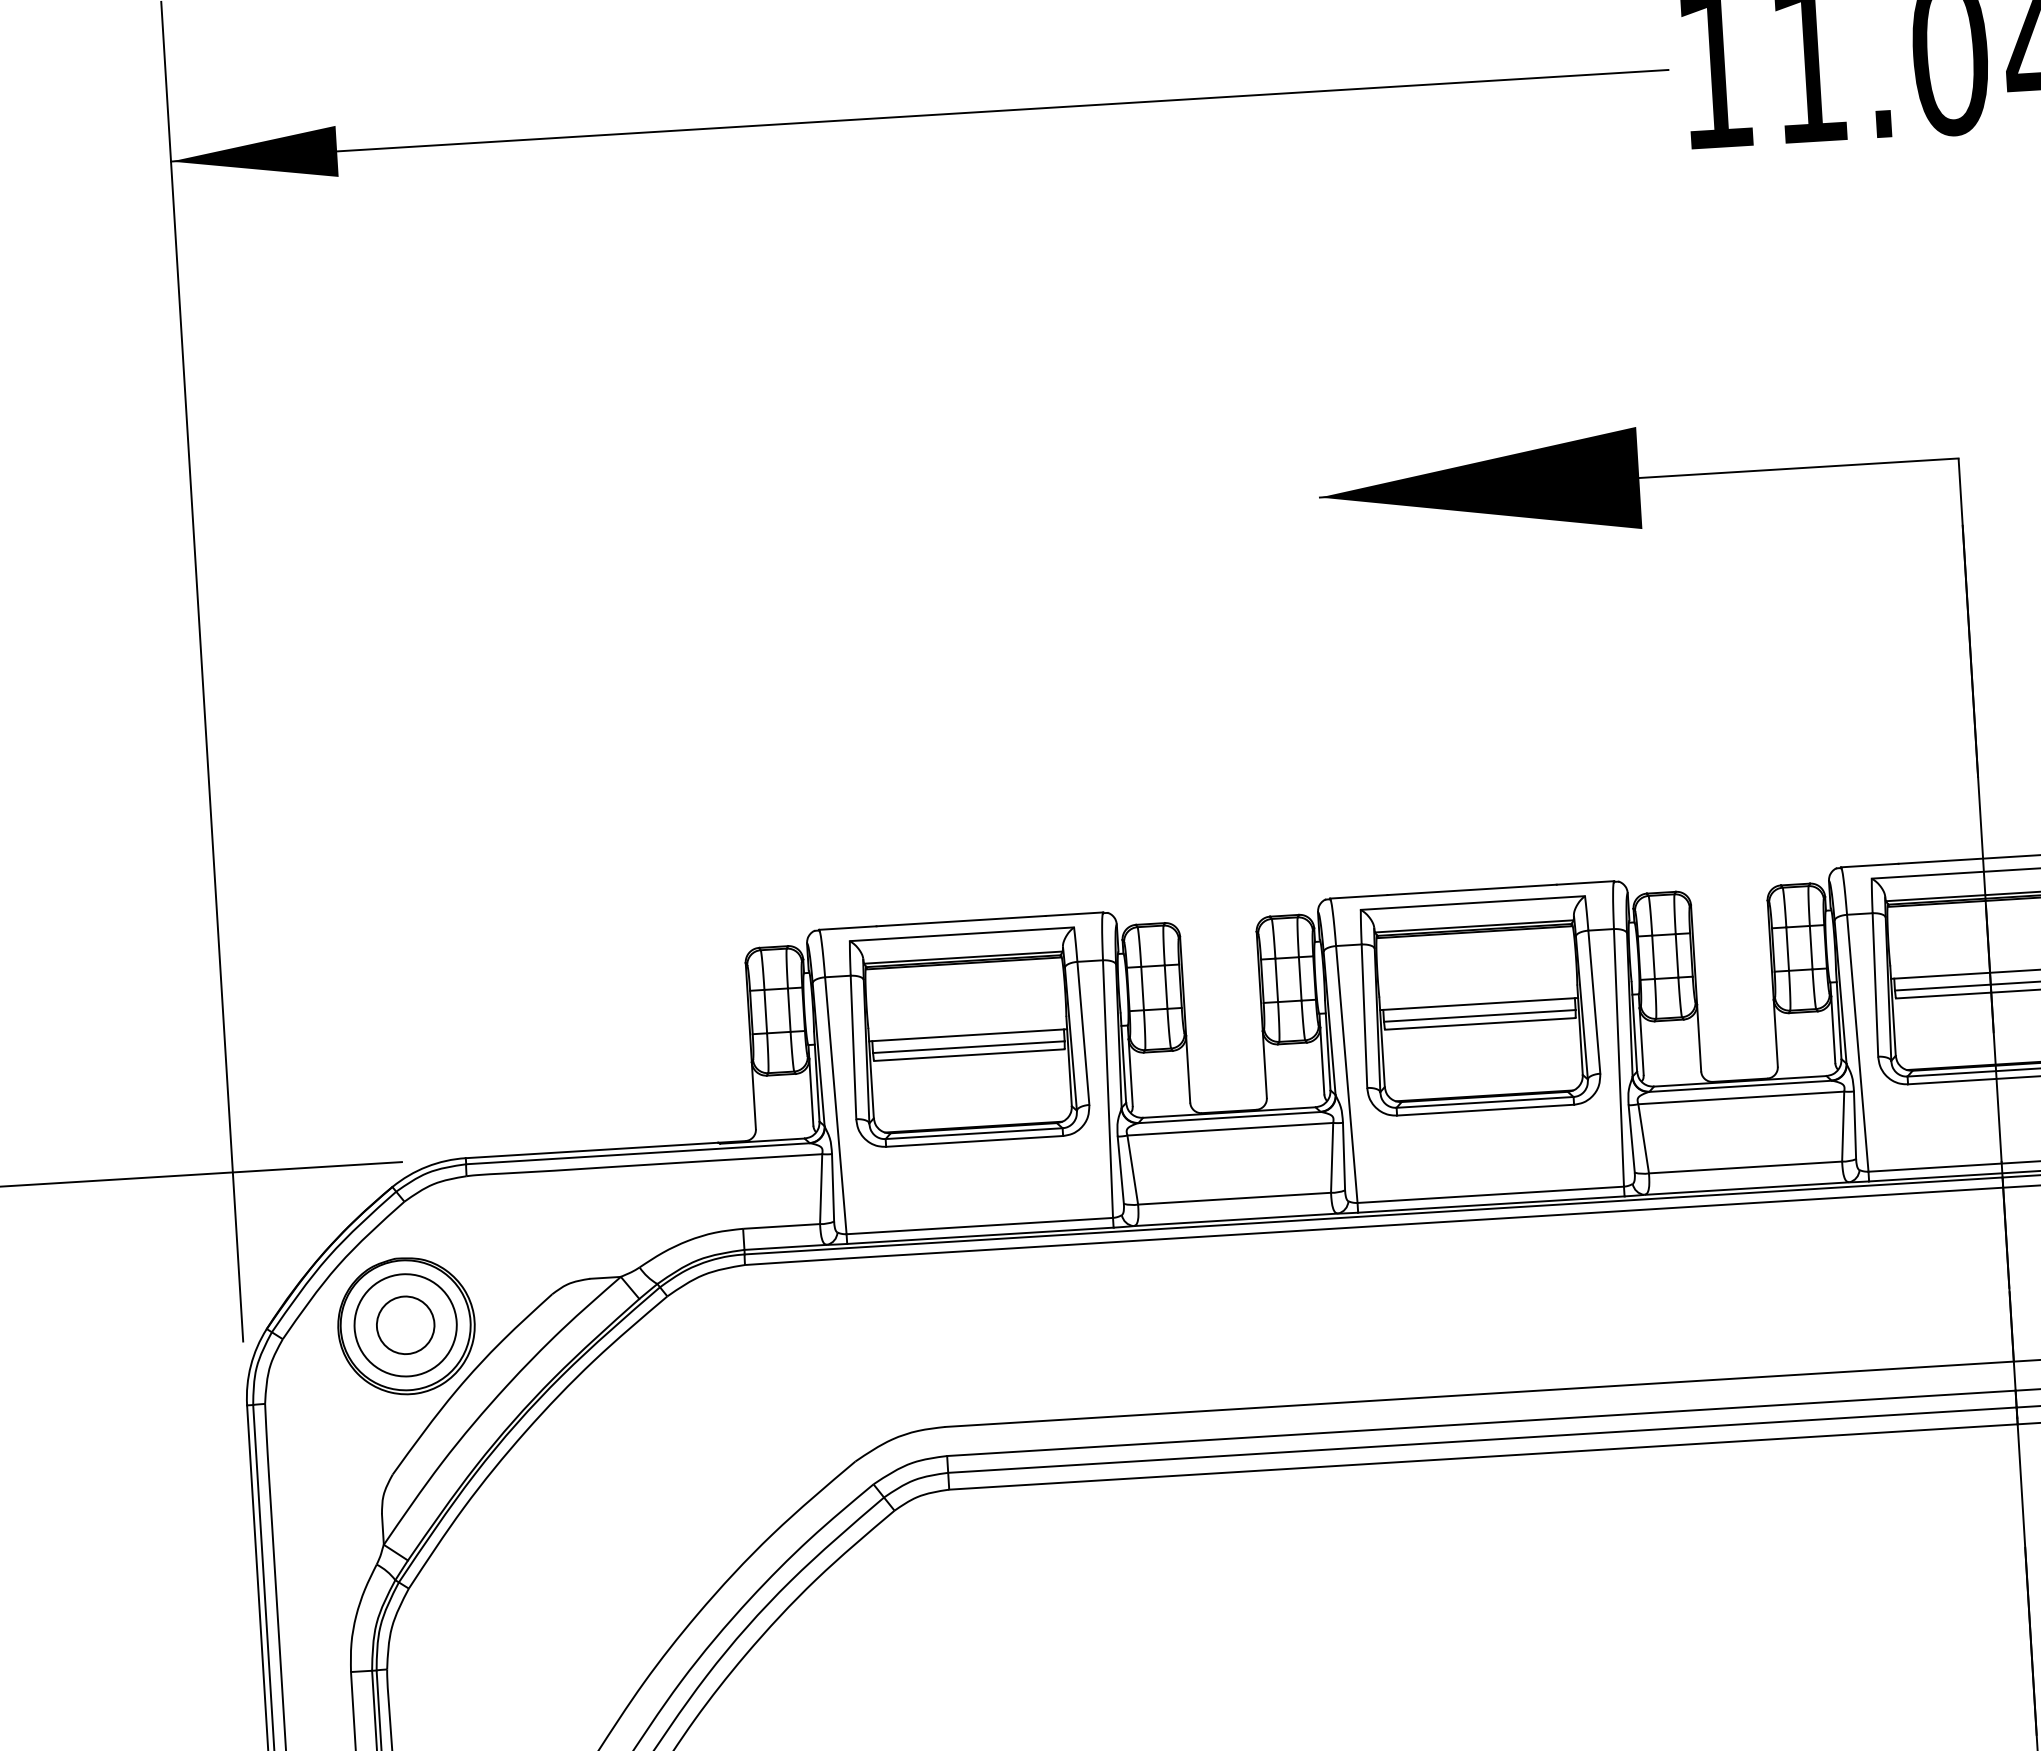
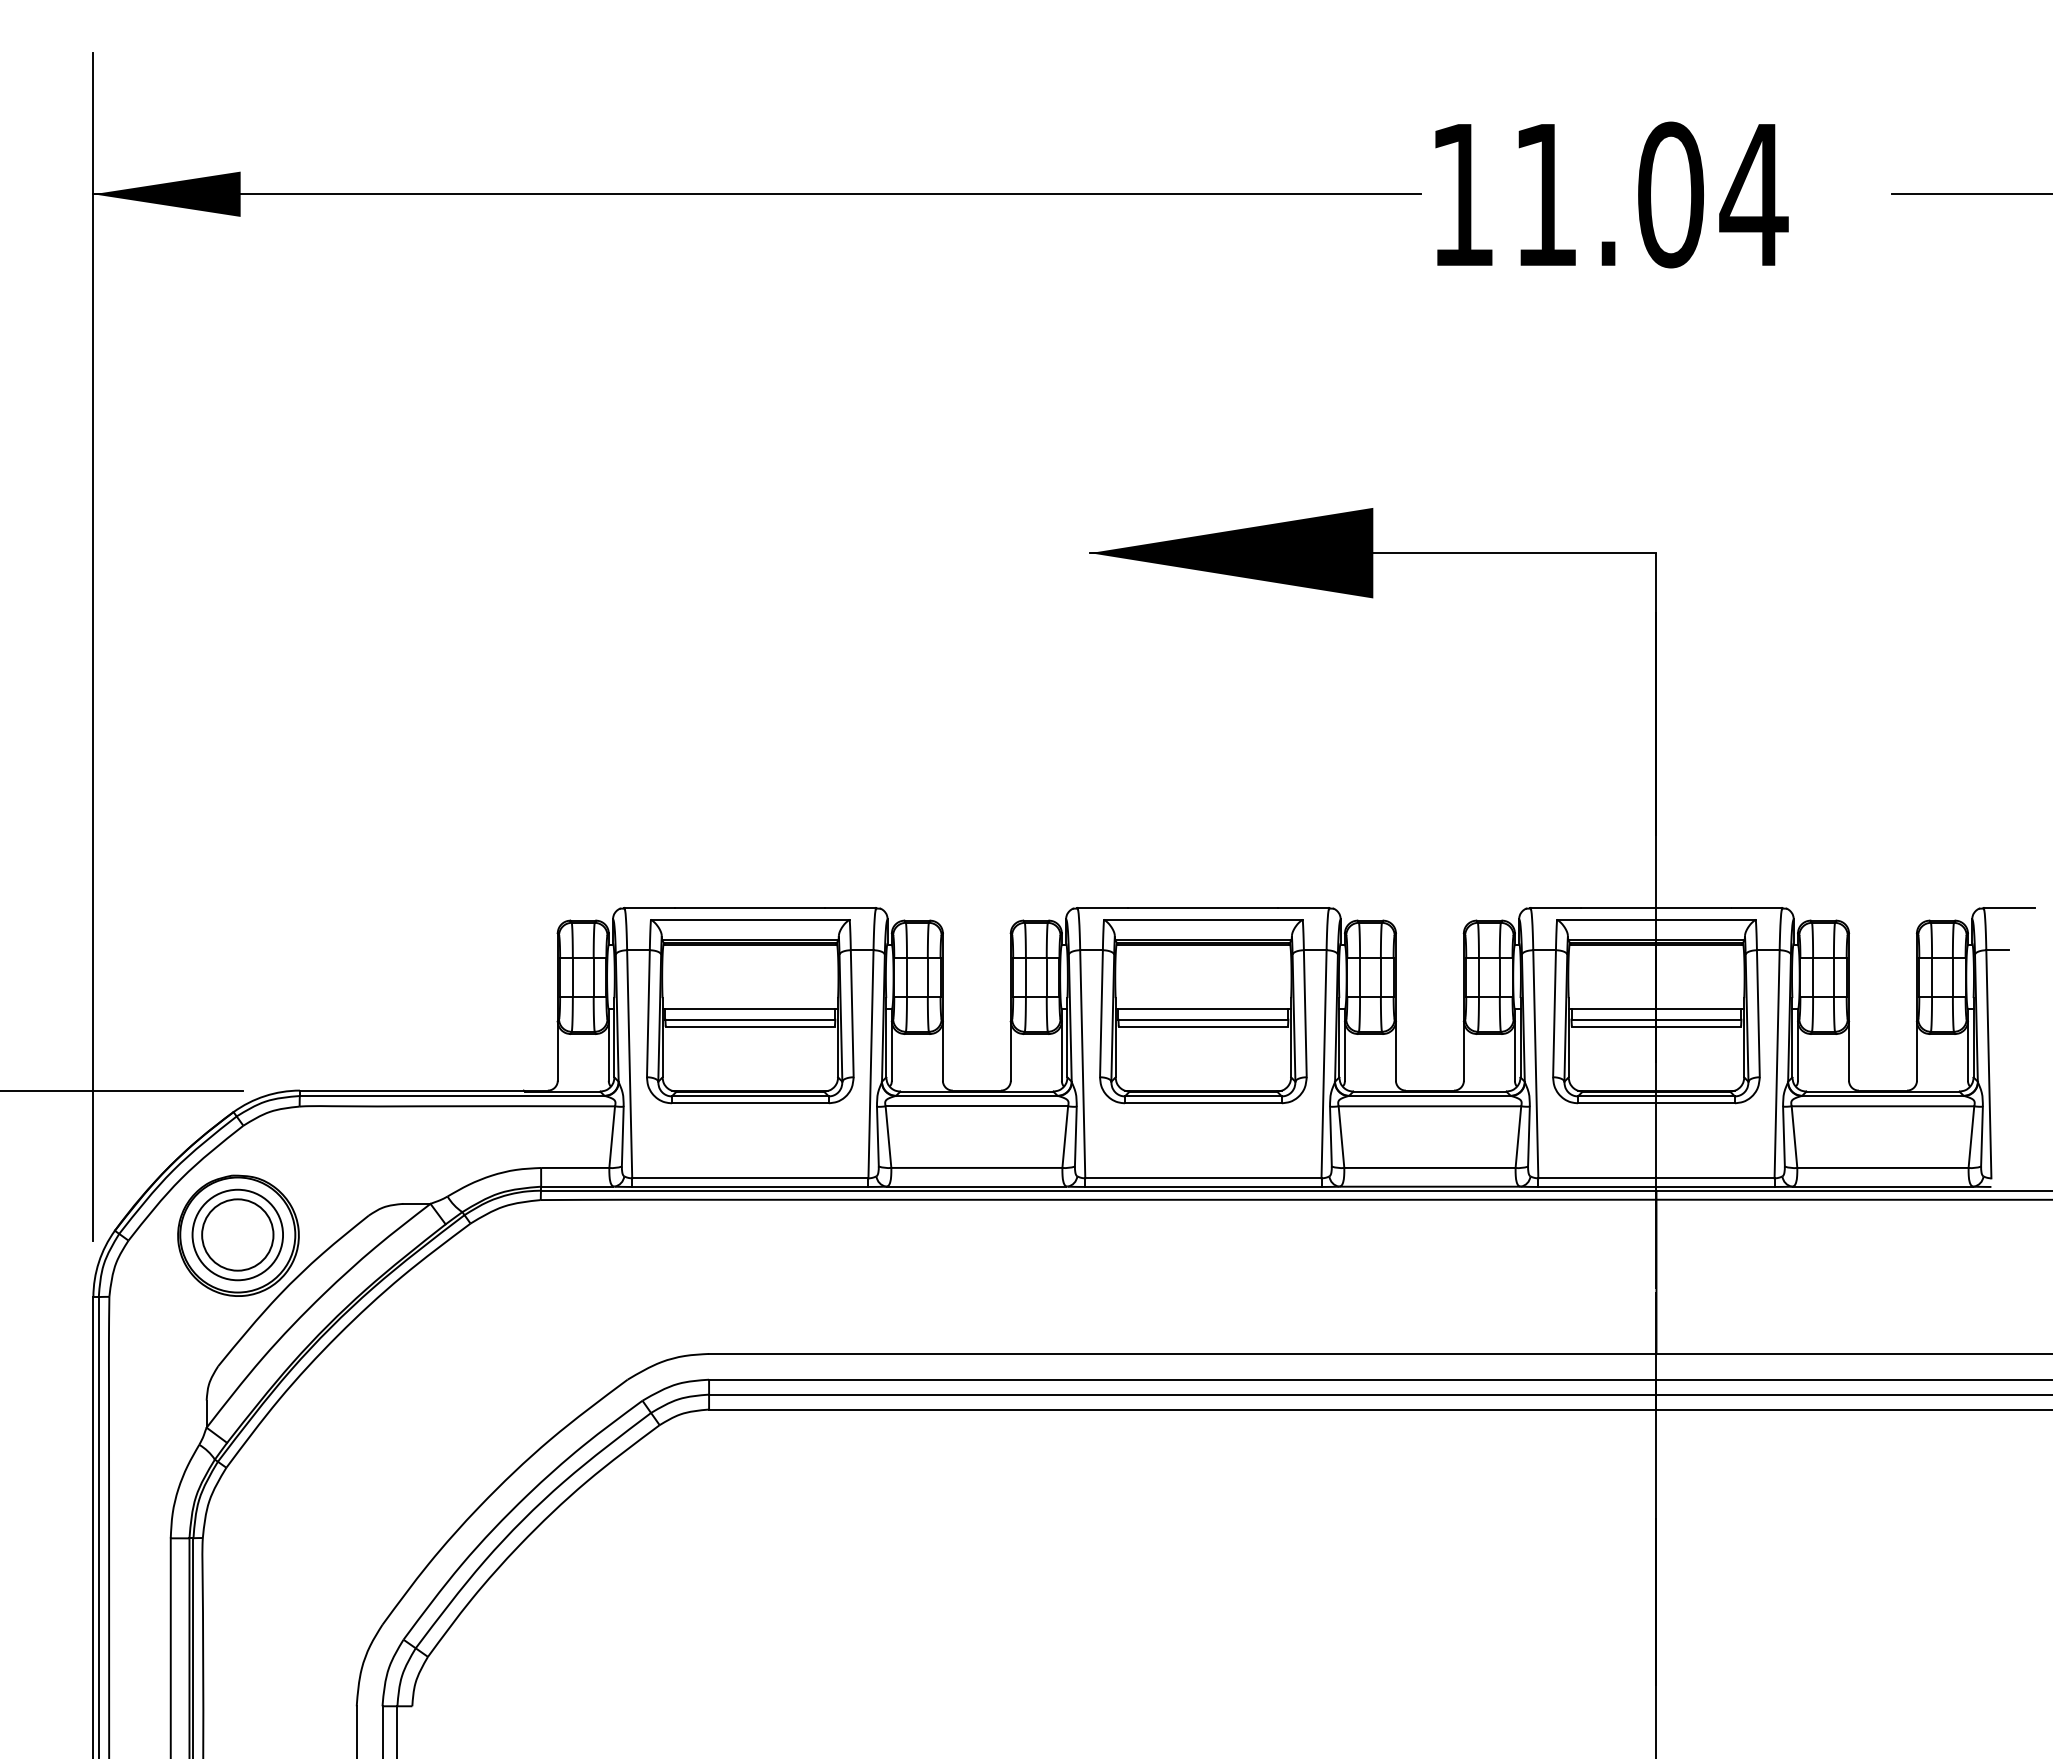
circle: (405, 1324) -> (237, 1234), size x1.4

